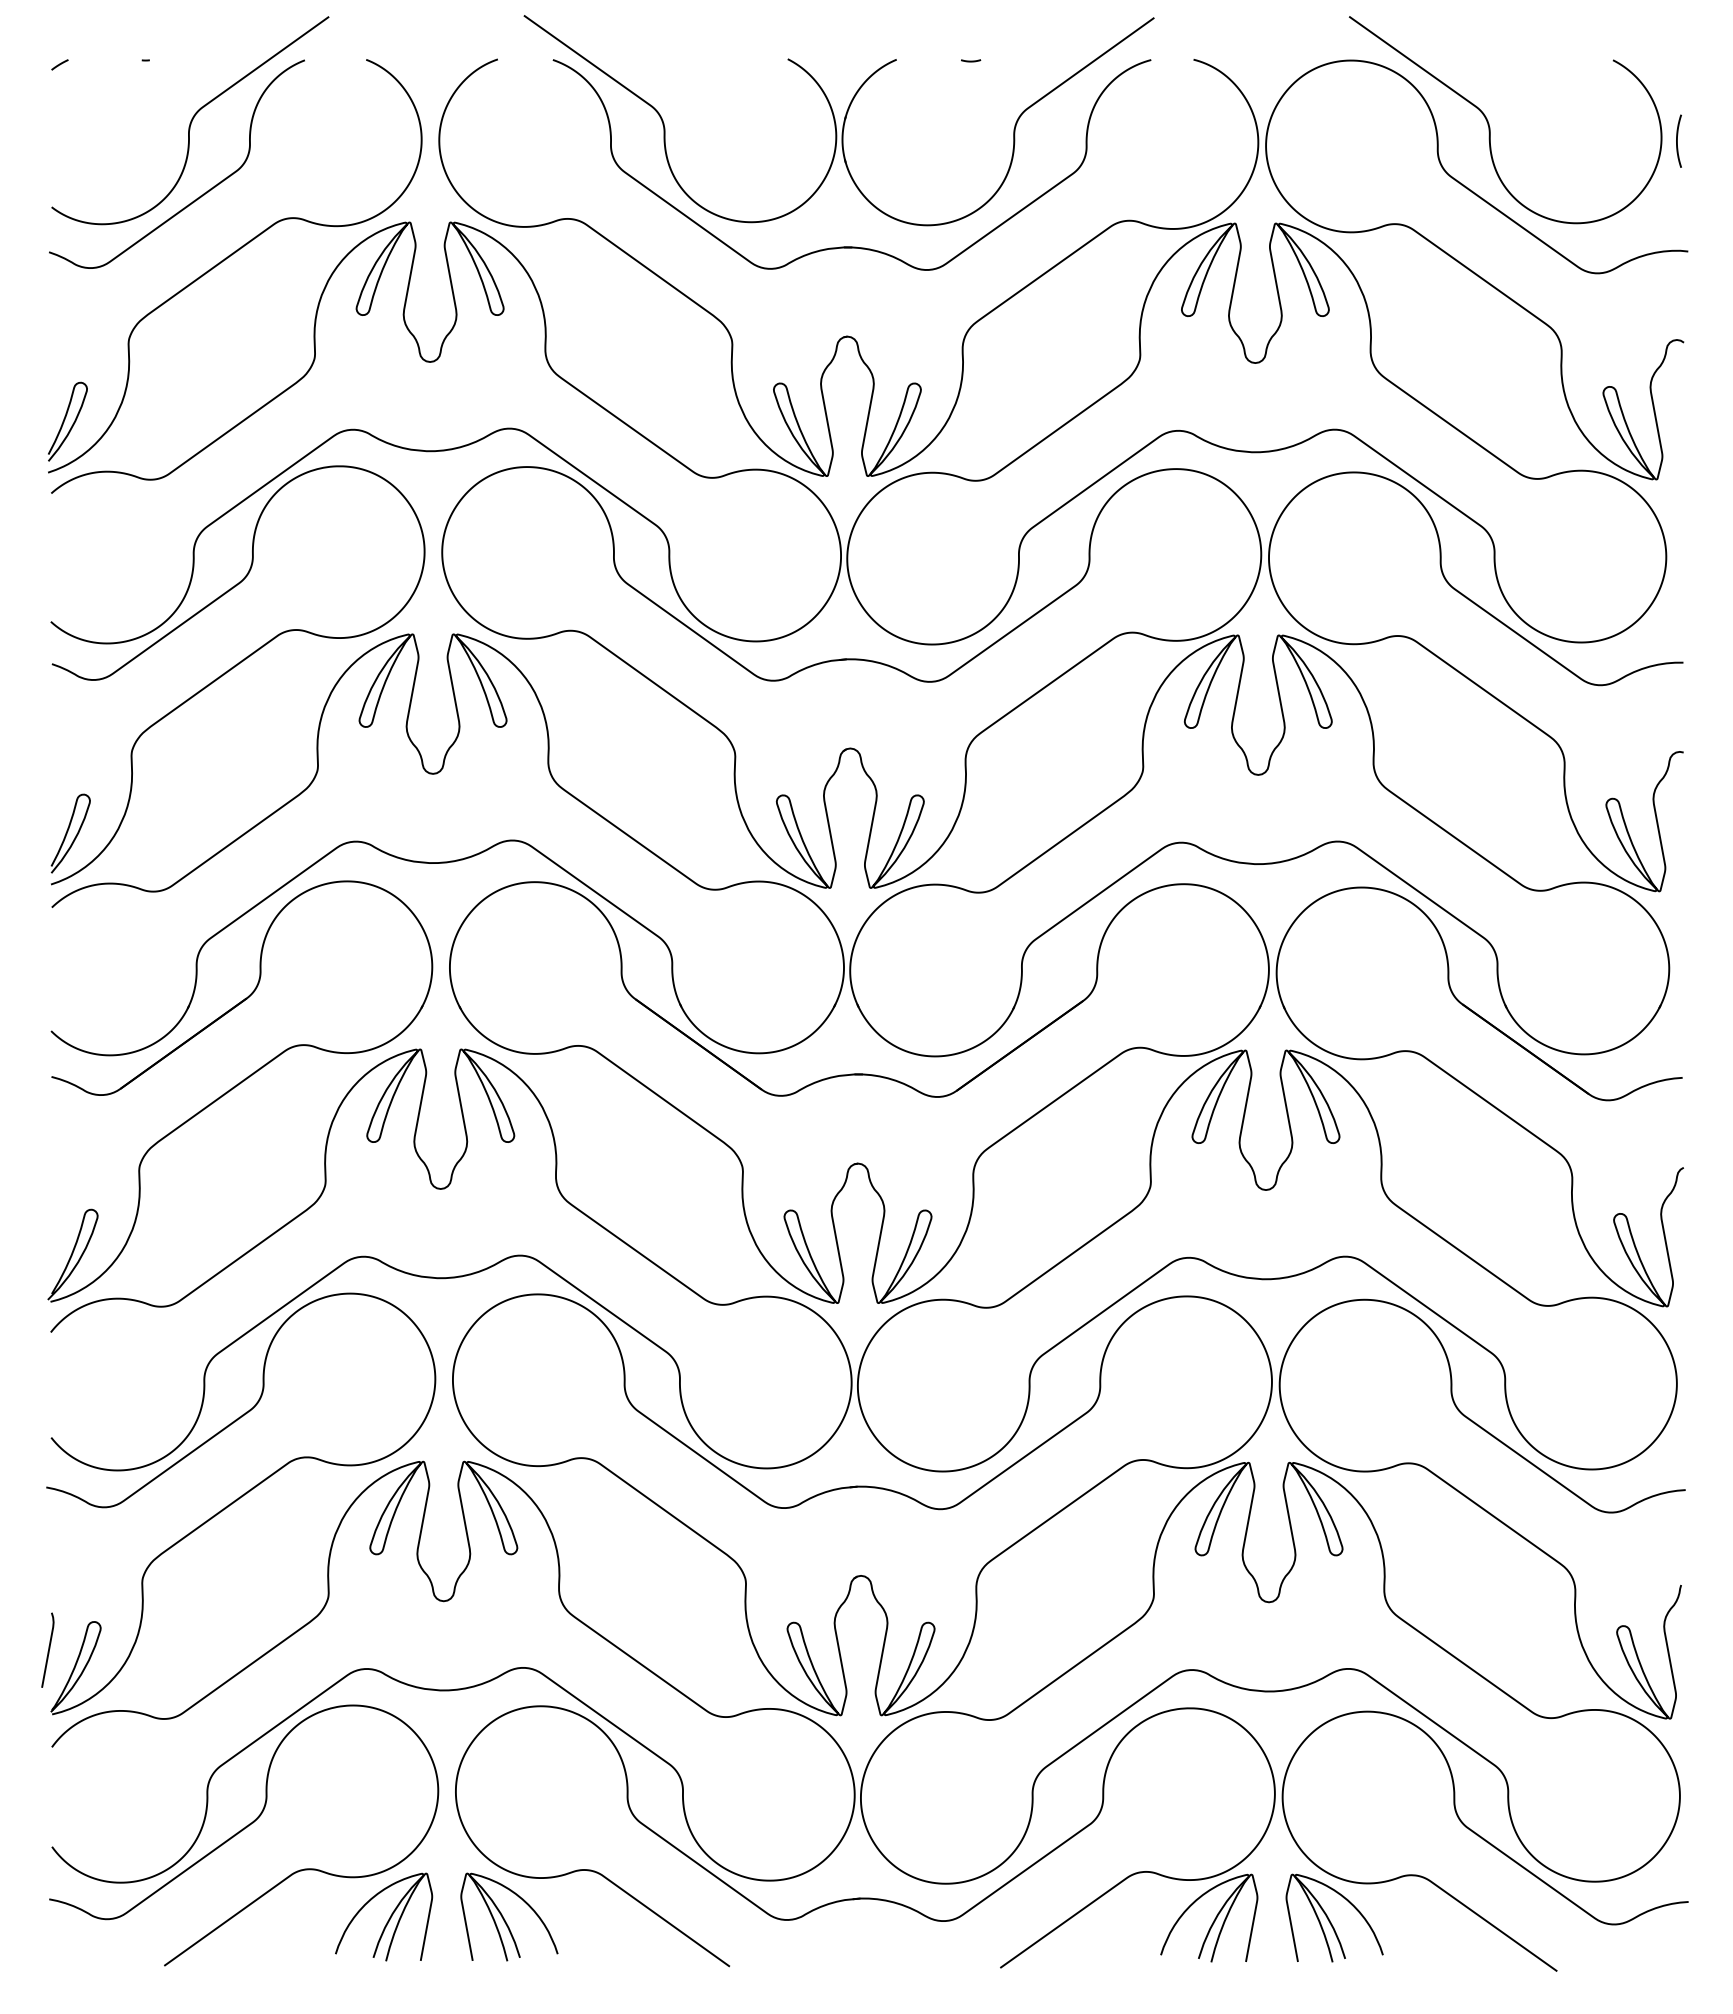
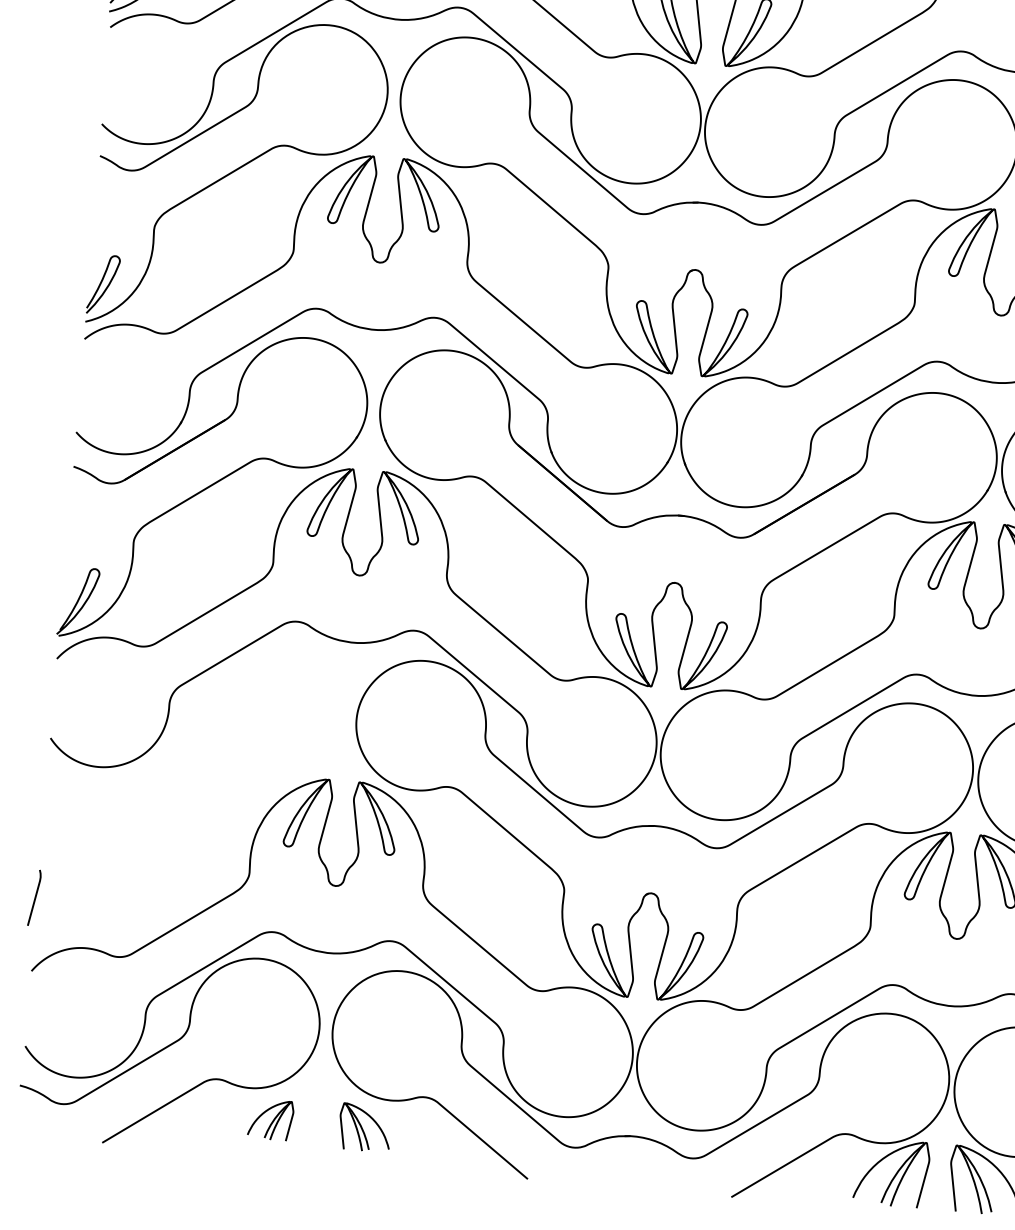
part: (241, 1503) -> (189, 799), removed
part: (384, 1916) -> (271, 1119), size x0.6
part: (509, 1916) -> (365, 1127), size x0.7

